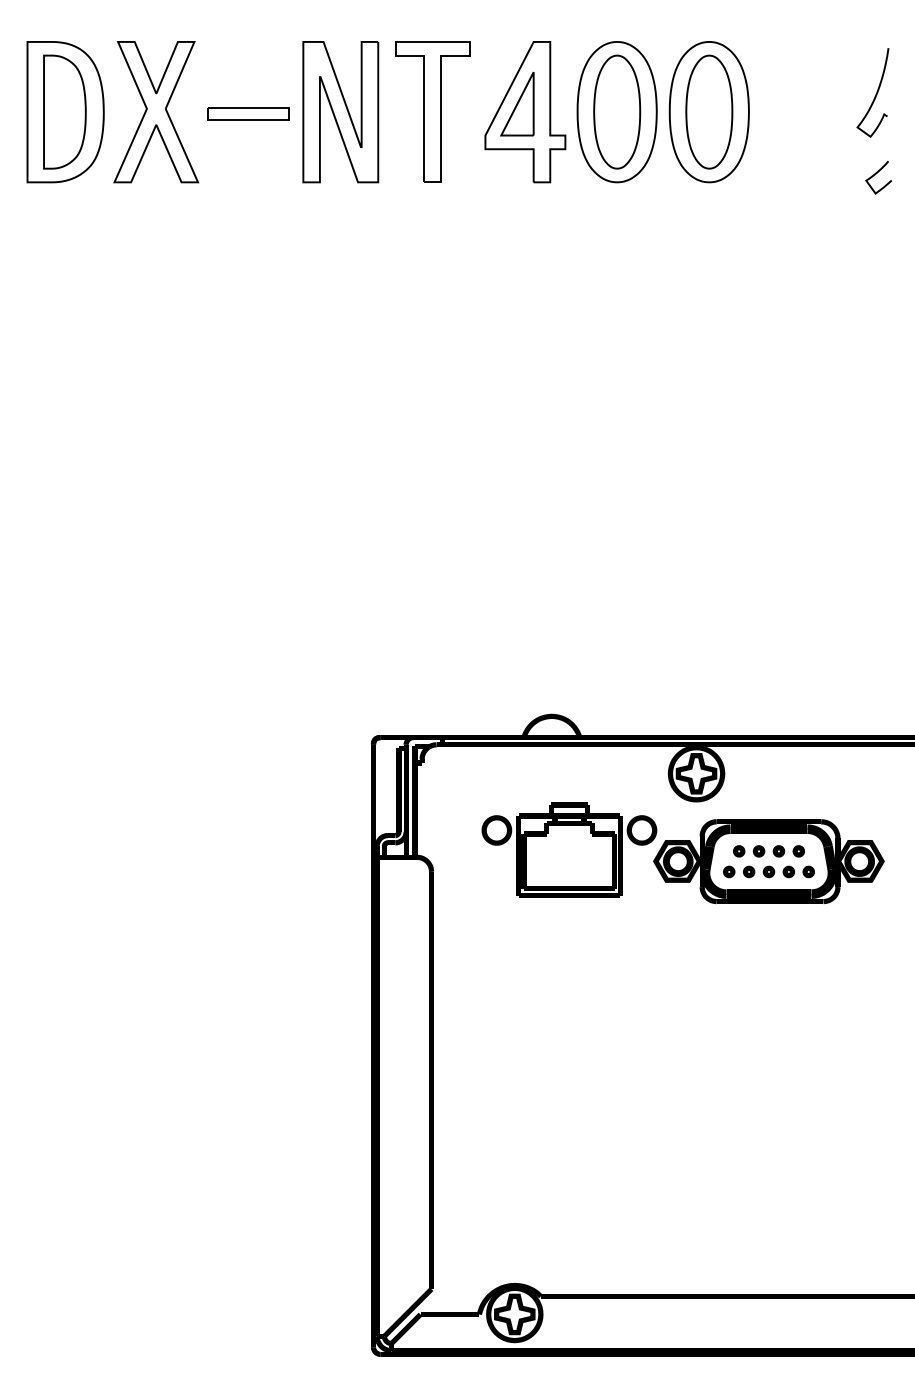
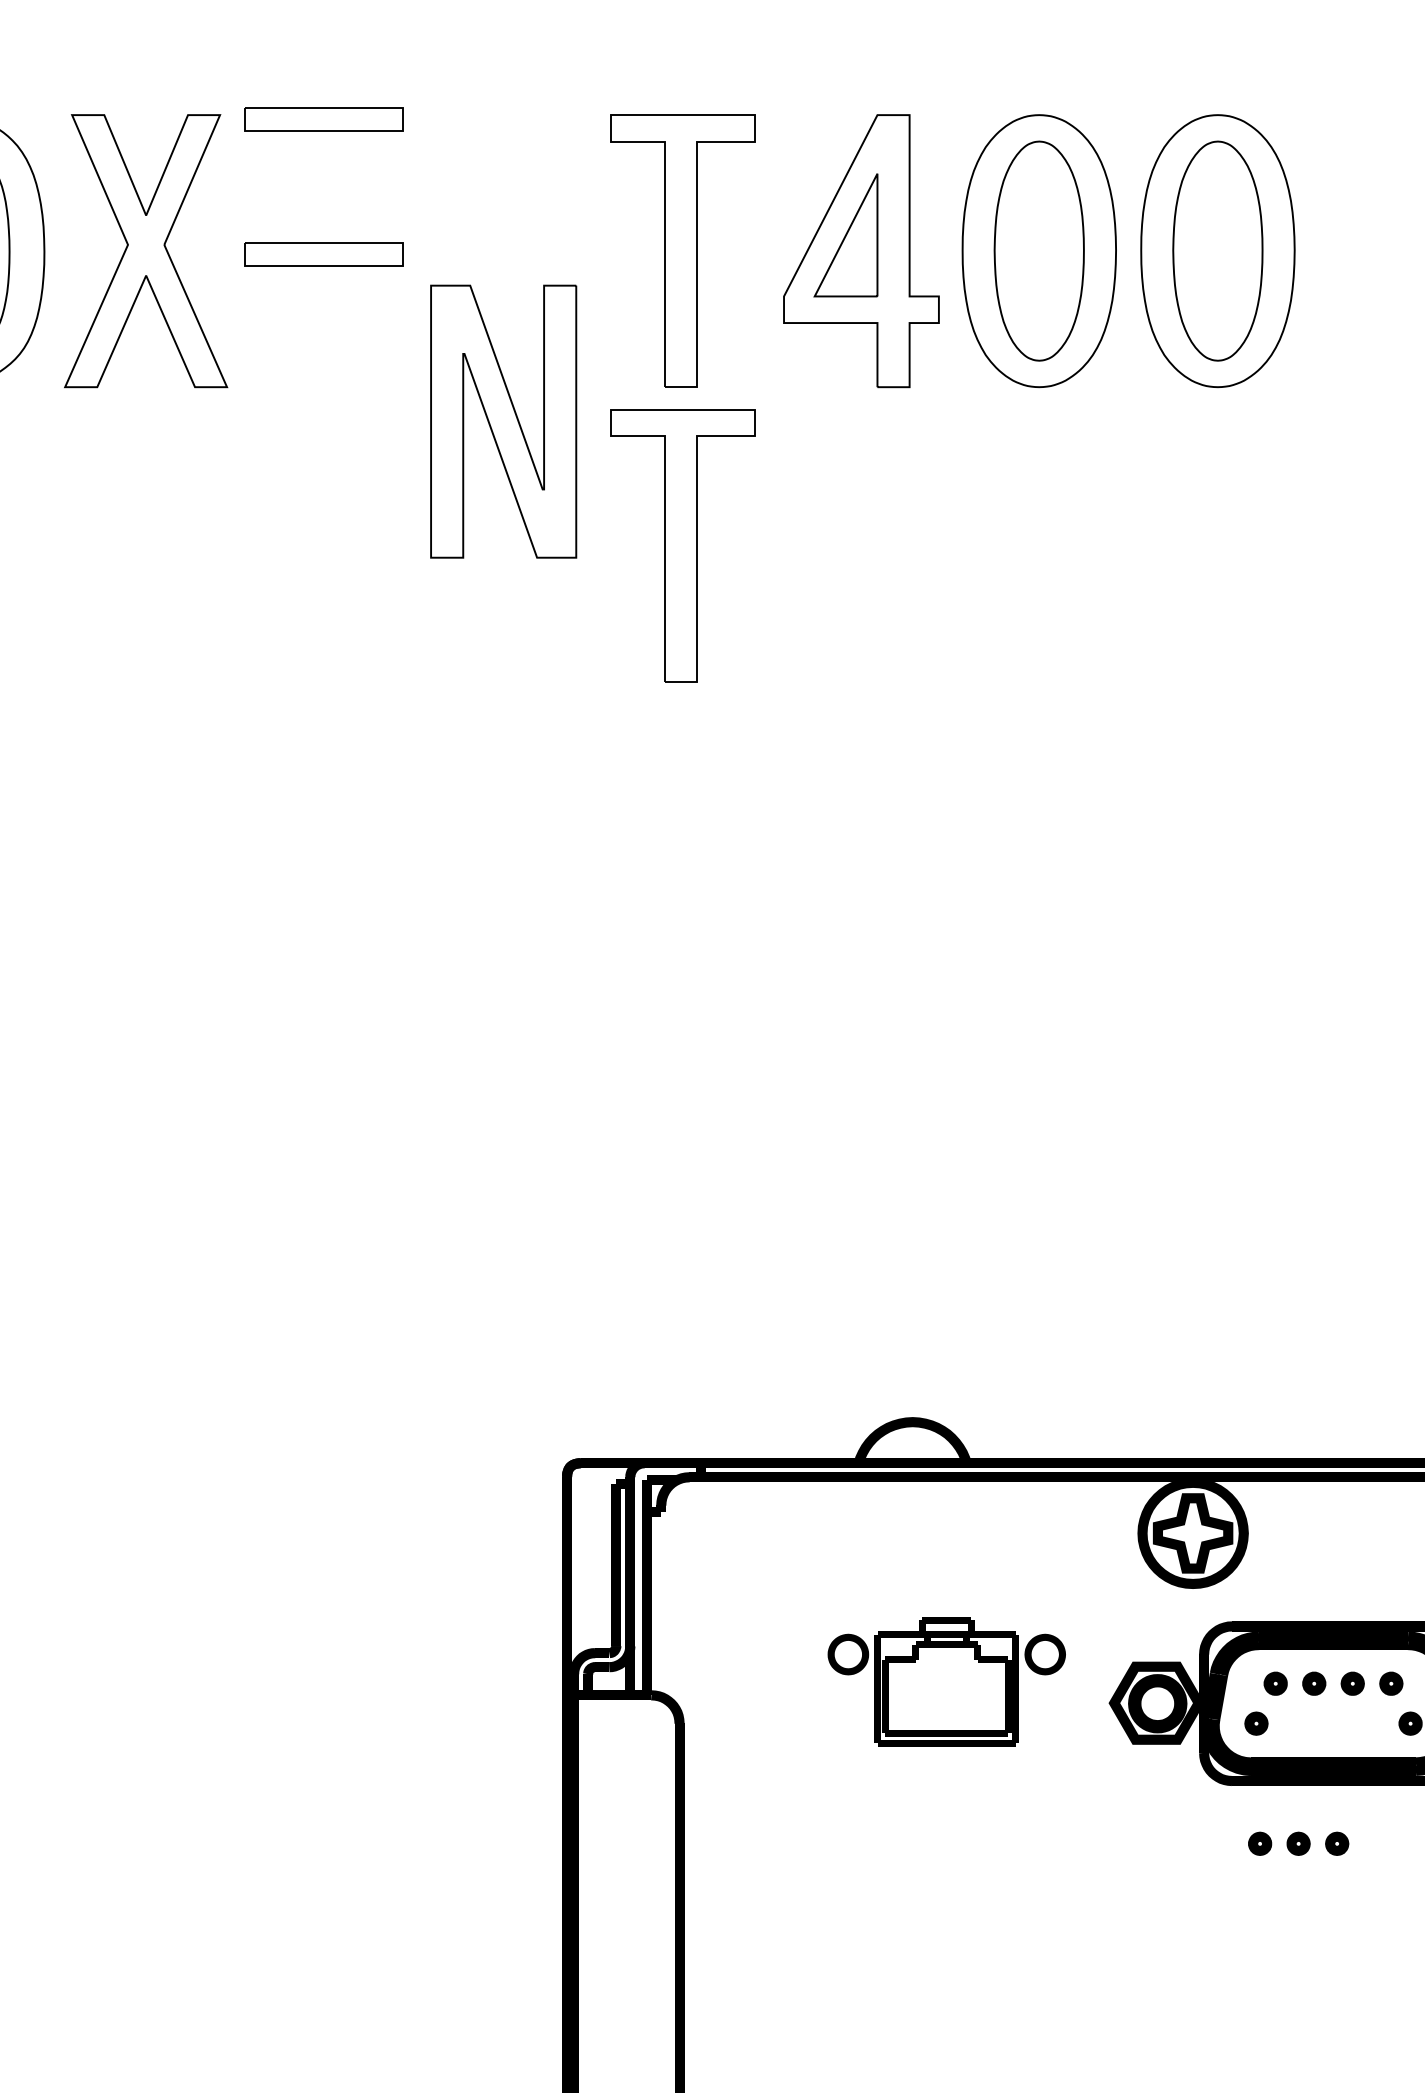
part: (248, 43) -> (324, 118), added
part: (340, 112) -> (503, 422), moved
part: (432, 263) -> (681, 544), added
part: (569, 849) -> (946, 1680), size x0.7
part: (768, 871) -> (1297, 1842), moved

